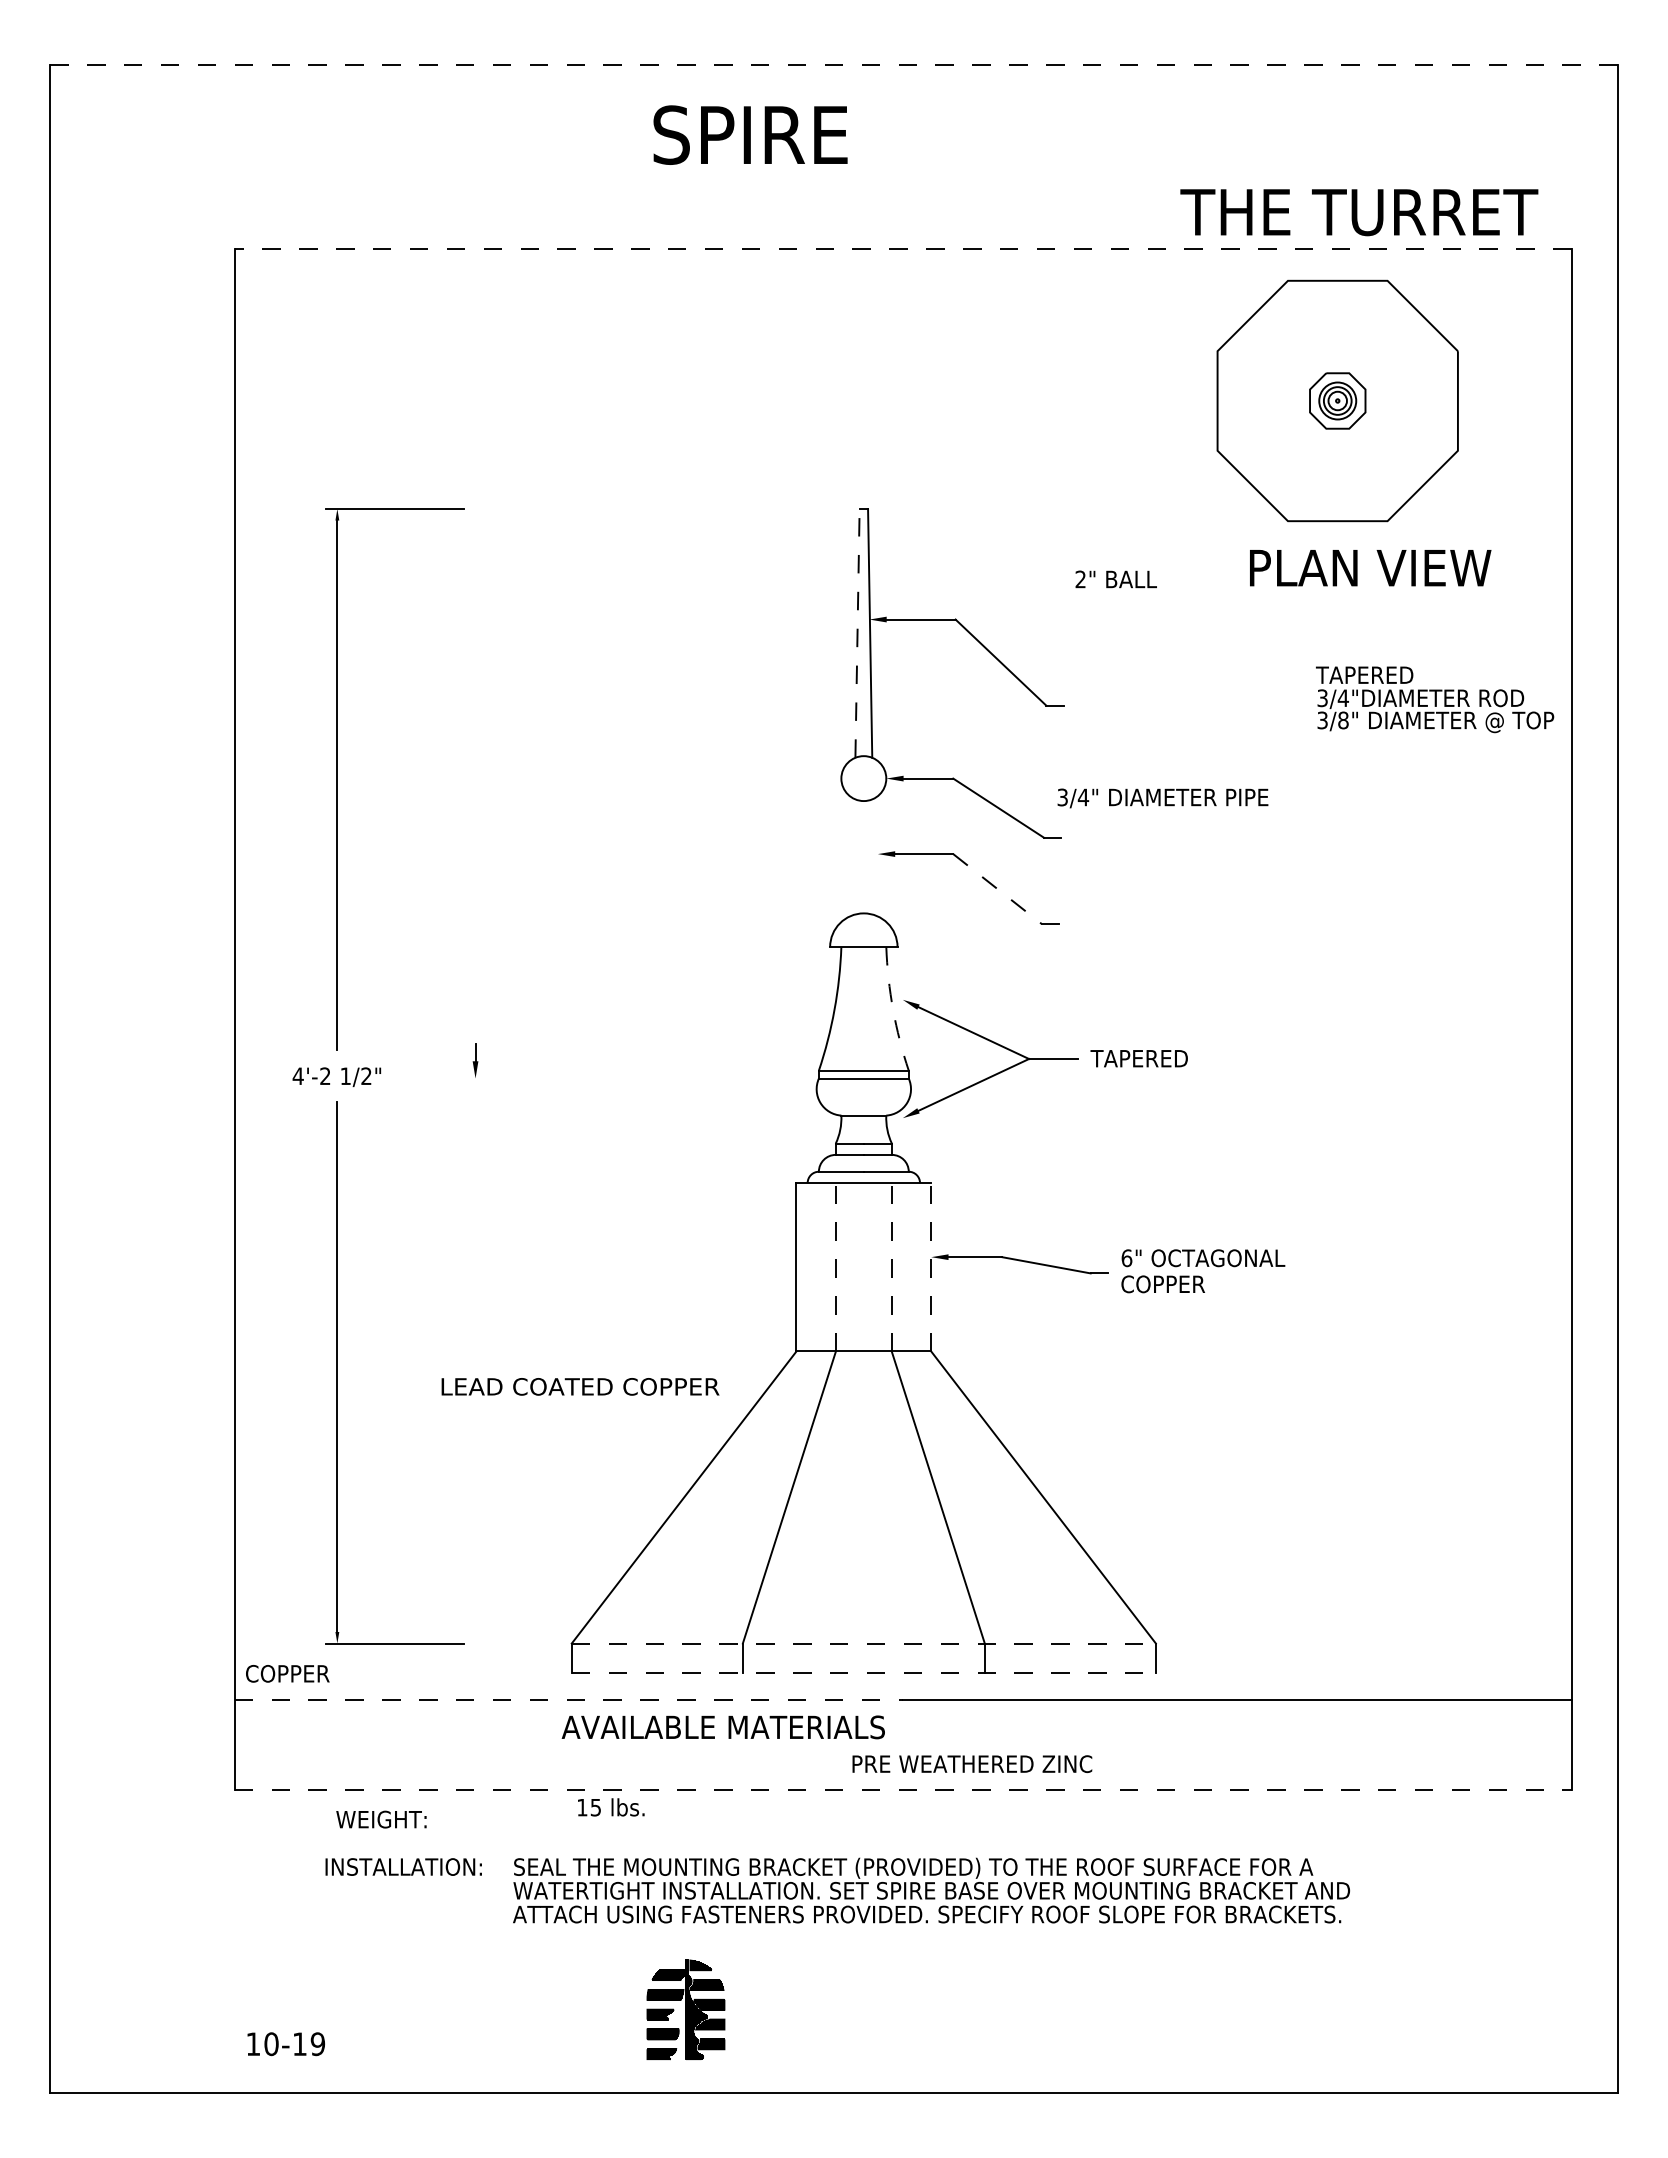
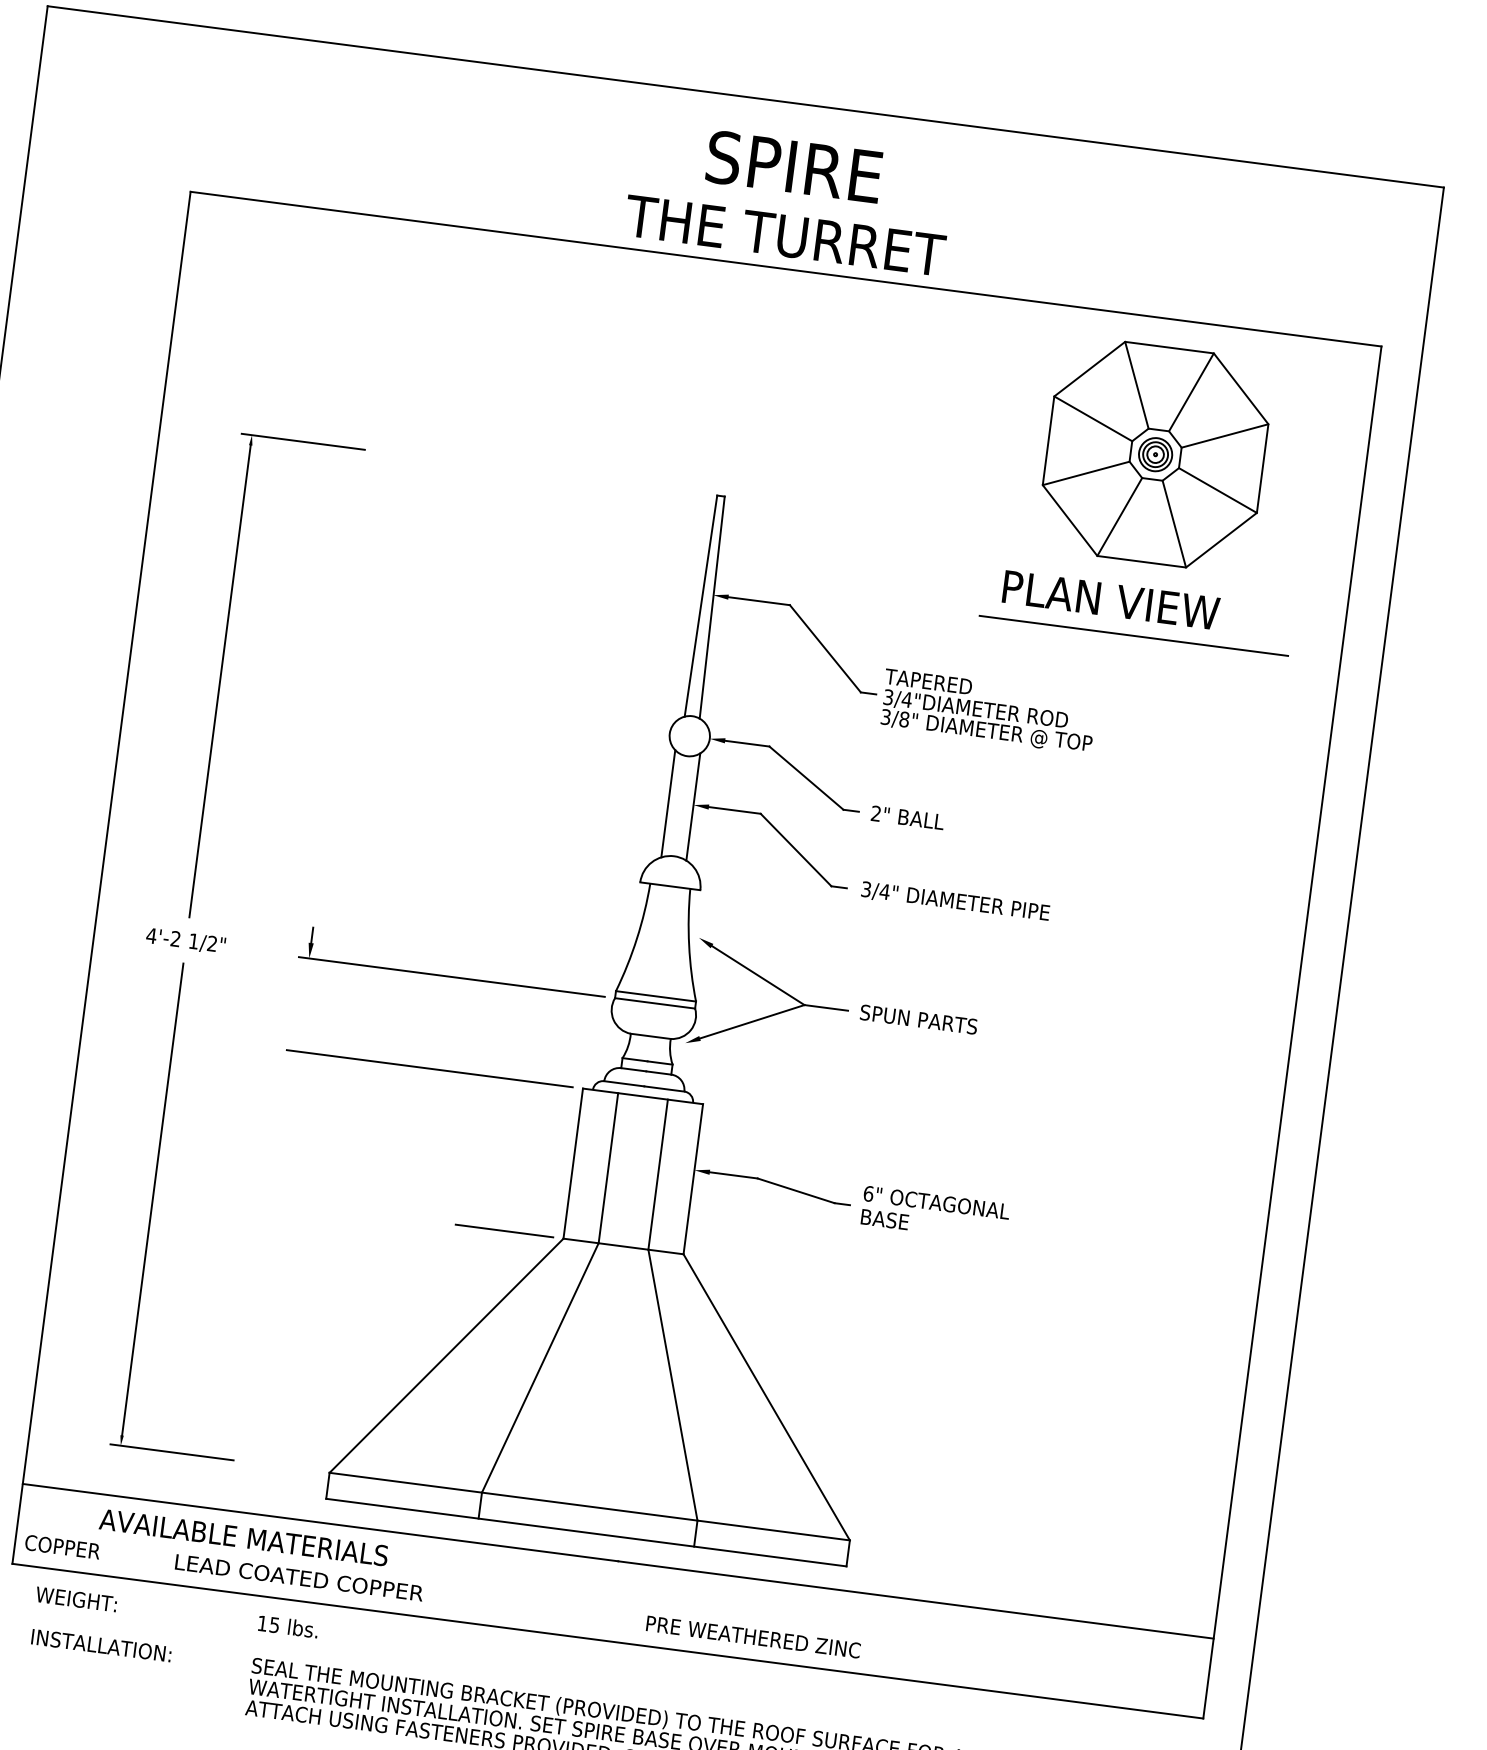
line: (833, 64) -> (745, 96), dashed -> solid
text: (750, 134) -> (794, 166), moved
text: (1359, 212) -> (785, 235), moved
line: (902, 249) -> (785, 269), dashed -> solid
line: (1306, 326) -> (1136, 384), added
line: (1368, 326) -> (1191, 391), added
line: (1263, 370) -> (1092, 418), added
line: (1411, 370) -> (1224, 436), added
line: (1263, 431) -> (1085, 473), added
line: (1411, 431) -> (1217, 490), added
line: (1306, 474) -> (1119, 516), added
line: (1368, 474) -> (1174, 523), added
text: (1370, 568) -> (1111, 600), moved
text: (1115, 579) -> (907, 817), moved
line: (1339, 604) -> (1133, 636), added
line: (857, 632) -> (701, 605), dashed -> solid
text: (1435, 699) -> (988, 711), moved
text: (1162, 798) -> (955, 901), moved
line: (849, 856) -> (668, 803), added
line: (877, 856) -> (692, 807), added
line: (997, 889) -> (796, 850), dashed -> solid
arc: (893, 1009) -> (689, 945), dashed -> solid
text: (1156, 1058) -> (918, 1019), TAPERED -> SPUN PARTS
line: (635, 1078) -> (451, 976), added
line: (624, 1182) -> (429, 1068), added
line: (835, 1266) -> (608, 1167), dashed -> solid
line: (891, 1266) -> (657, 1173), dashed -> solid
line: (931, 1266) -> (693, 1178), dashed -> solid
text: (1163, 1284) -> (898, 1221), COPPER -> BASE
line: (729, 1351) -> (503, 1230), added
text: (580, 1386) -> (299, 1577), moved
line: (864, 1643) -> (590, 1506), dashed -> solid
line: (864, 1672) -> (586, 1532), dashed -> solid
text: (287, 1673) -> (62, 1546), moved
line: (569, 1699) -> (321, 1522), dashed -> solid
text: (722, 1727) -> (243, 1537), moved
text: (972, 1763) -> (753, 1636), moved
line: (903, 1789) -> (608, 1641), dashed -> solid
text: (611, 1807) -> (288, 1626), moved
text: (381, 1819) -> (76, 1599), moved
text: (403, 1866) -> (101, 1645), moved

